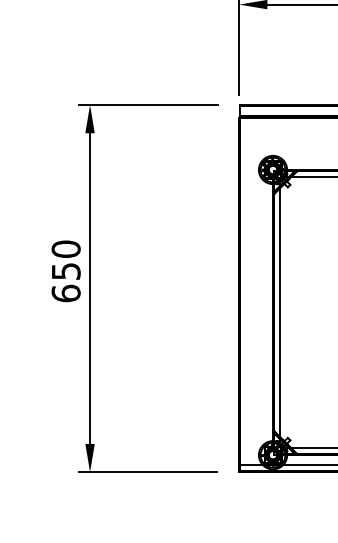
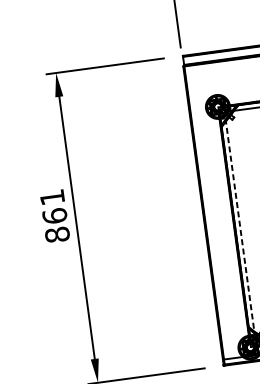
text: (65, 271) -> (54, 216), 650 -> 861
line: (280, 312) -> (240, 226), solid -> dashed

